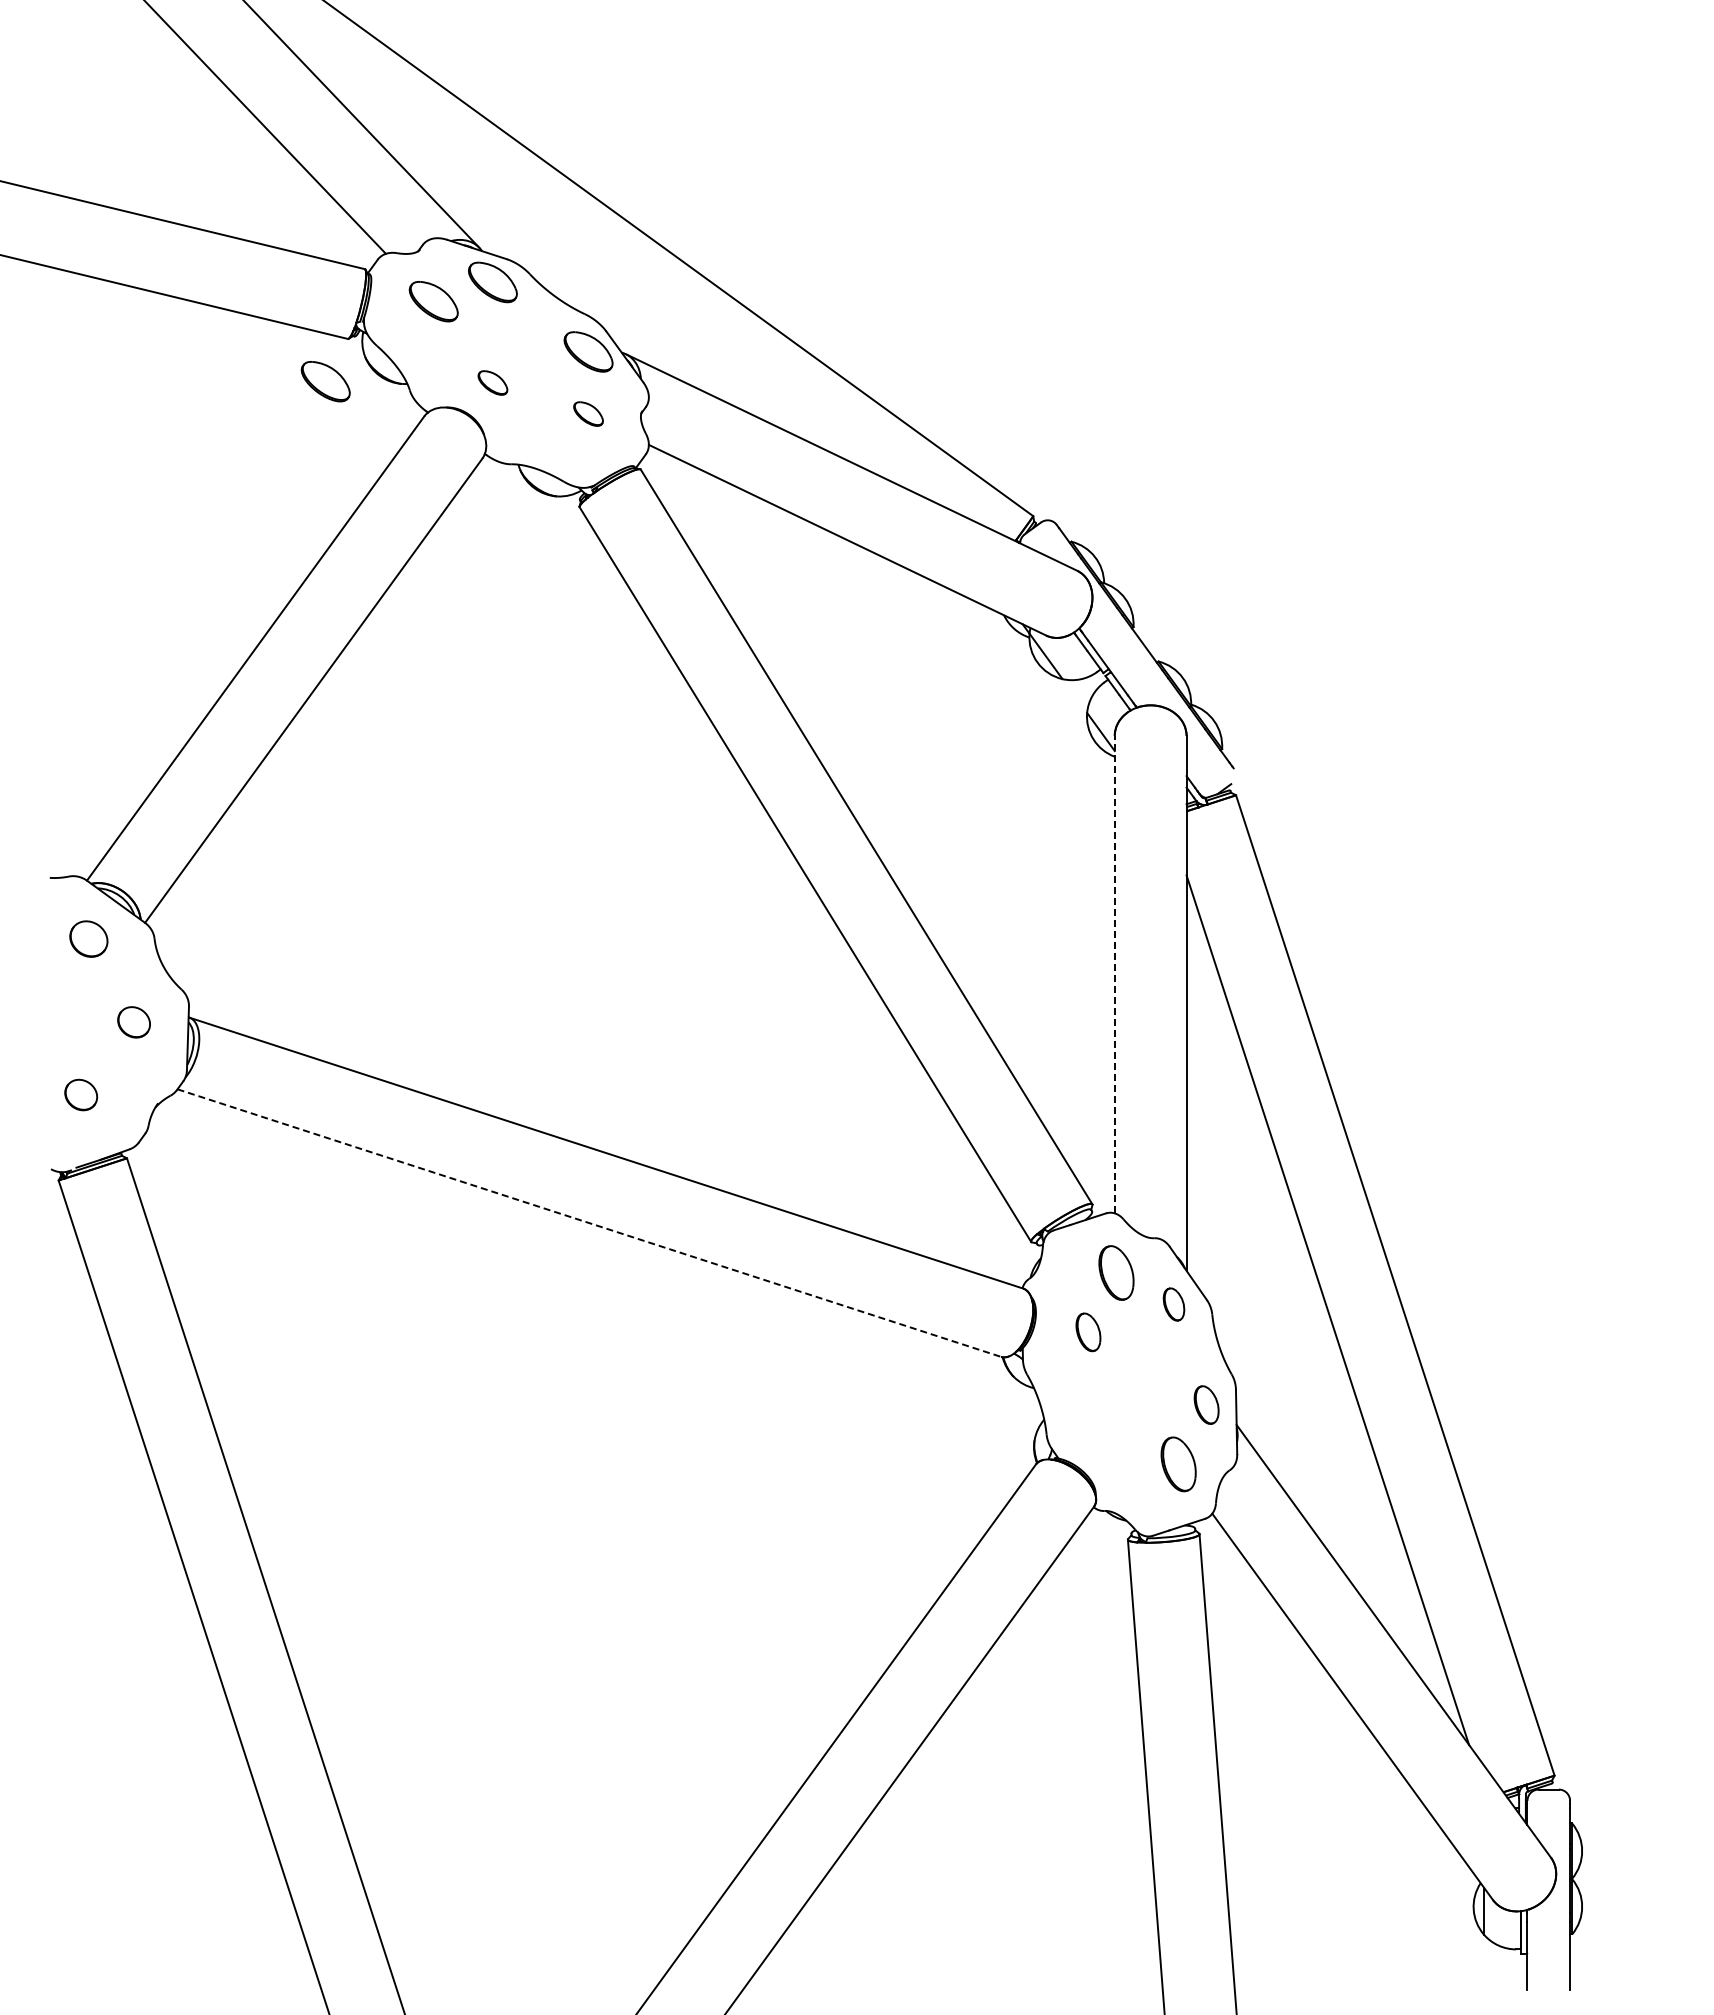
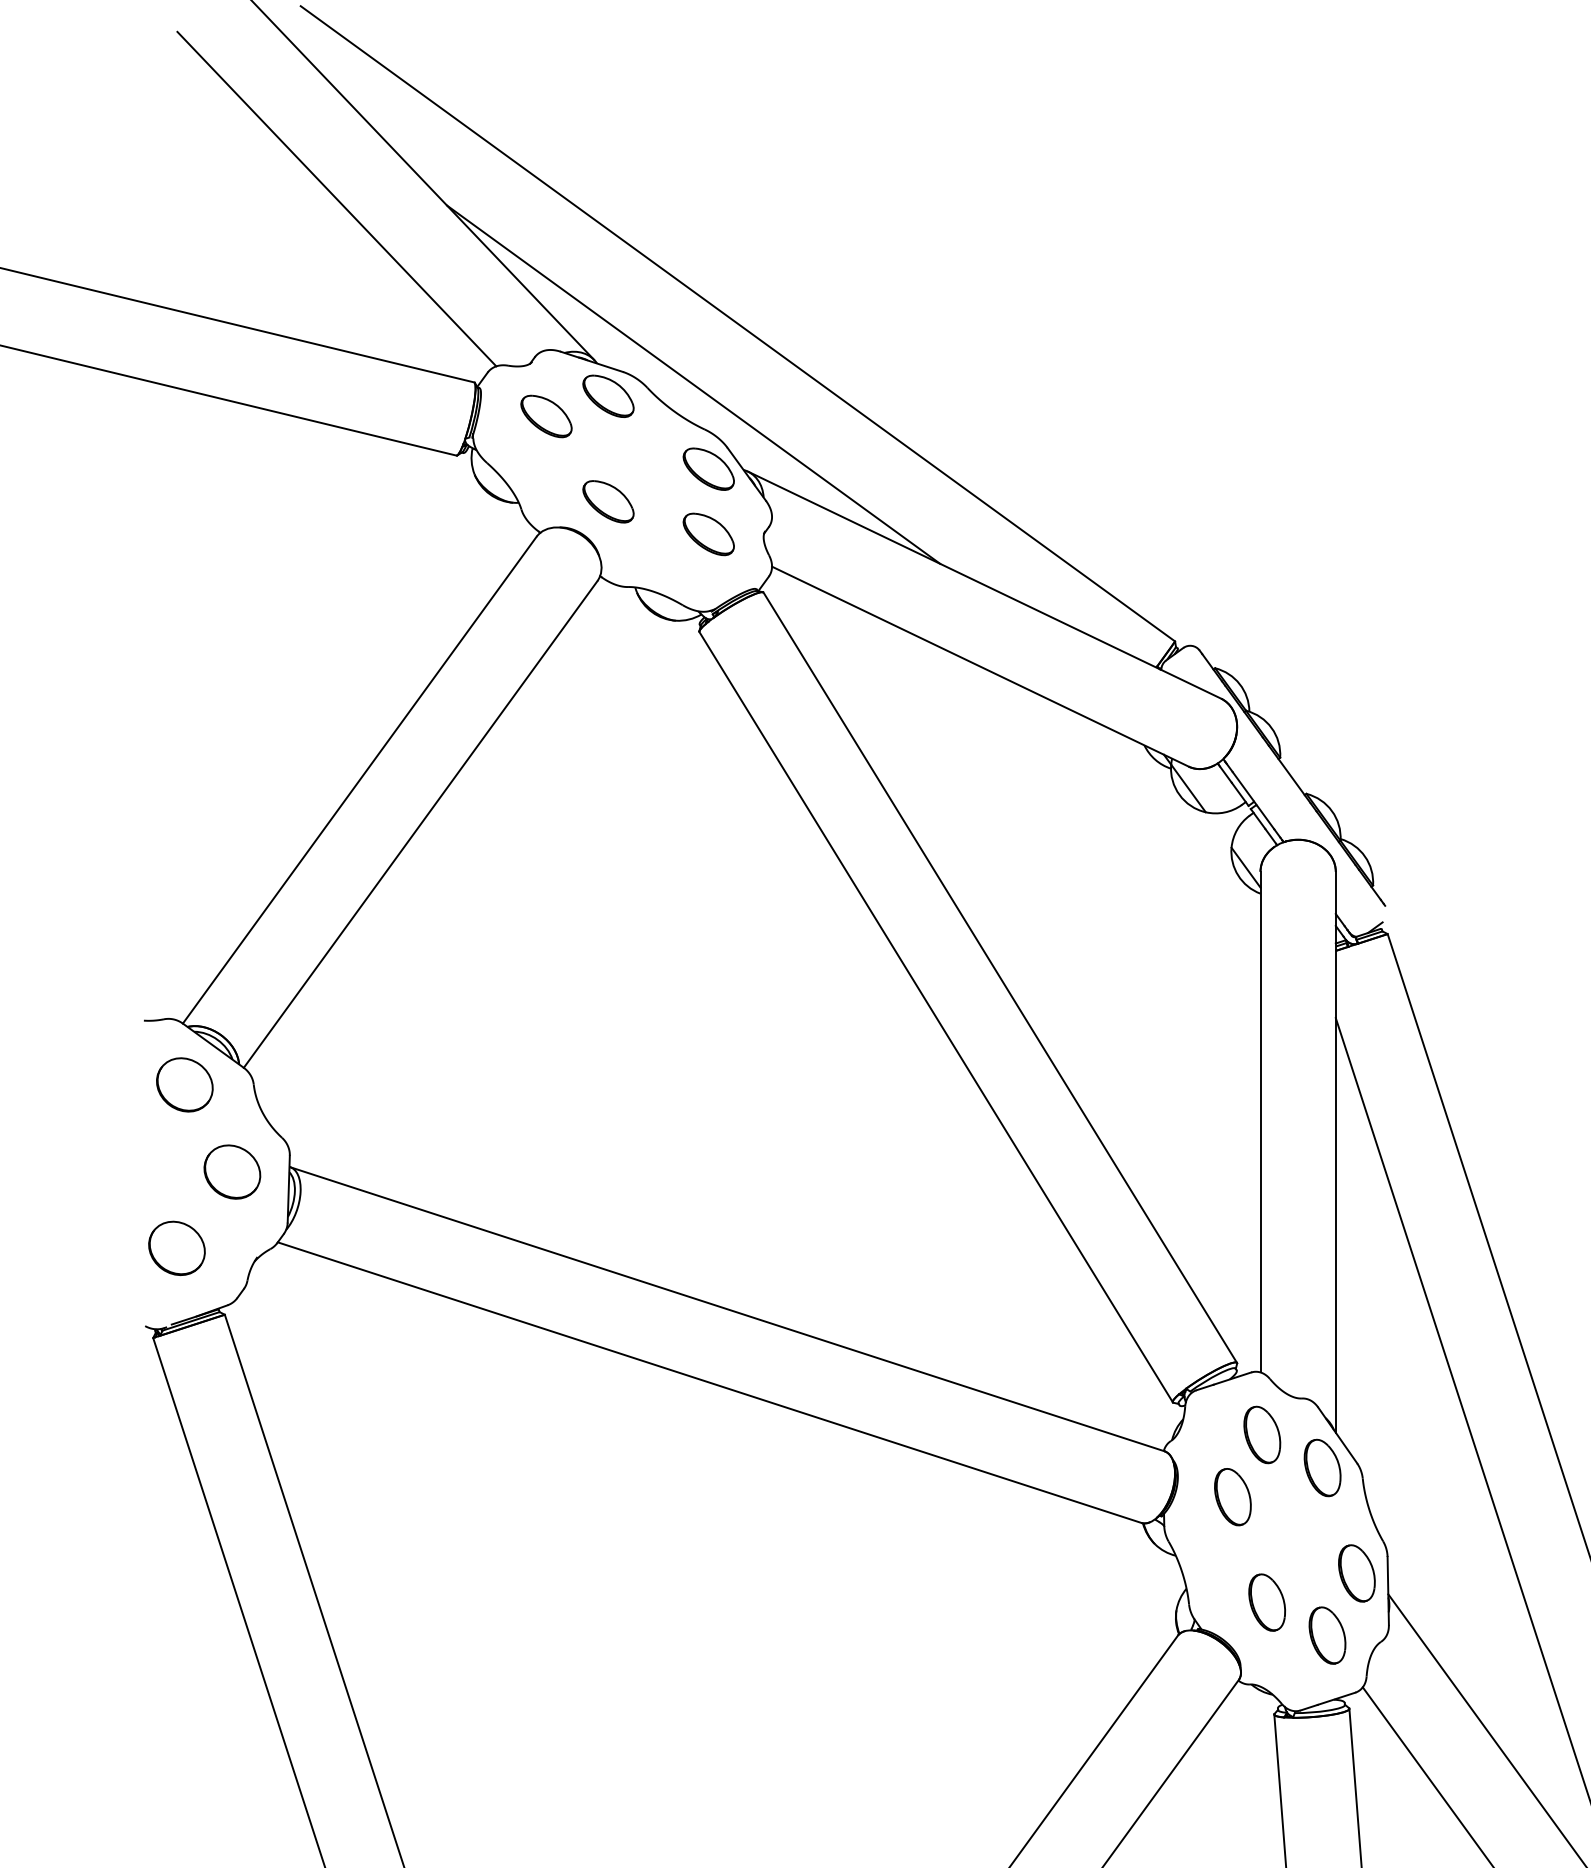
line: (573, 271) -> (692, 384), added
part: (325, 381) -> (432, 500), removed
part: (492, 382) -> (608, 501), size x1.67
part: (588, 413) -> (708, 533), size x1.67
part: (88, 938) -> (184, 1084), size x1.43
line: (1114, 974) -> (1260, 1121), dashed -> solid
part: (133, 1022) -> (231, 1172), size x1.67
part: (80, 1094) -> (176, 1247), size x1.67
line: (589, 1223) -> (709, 1383), dashed -> solid
part: (1173, 1304) -> (1322, 1467), size x1.67
part: (1088, 1332) -> (1232, 1497), size x1.43
part: (1206, 1404) -> (1356, 1572), size x1.43
part: (1121, 1432) -> (1267, 1602), added

